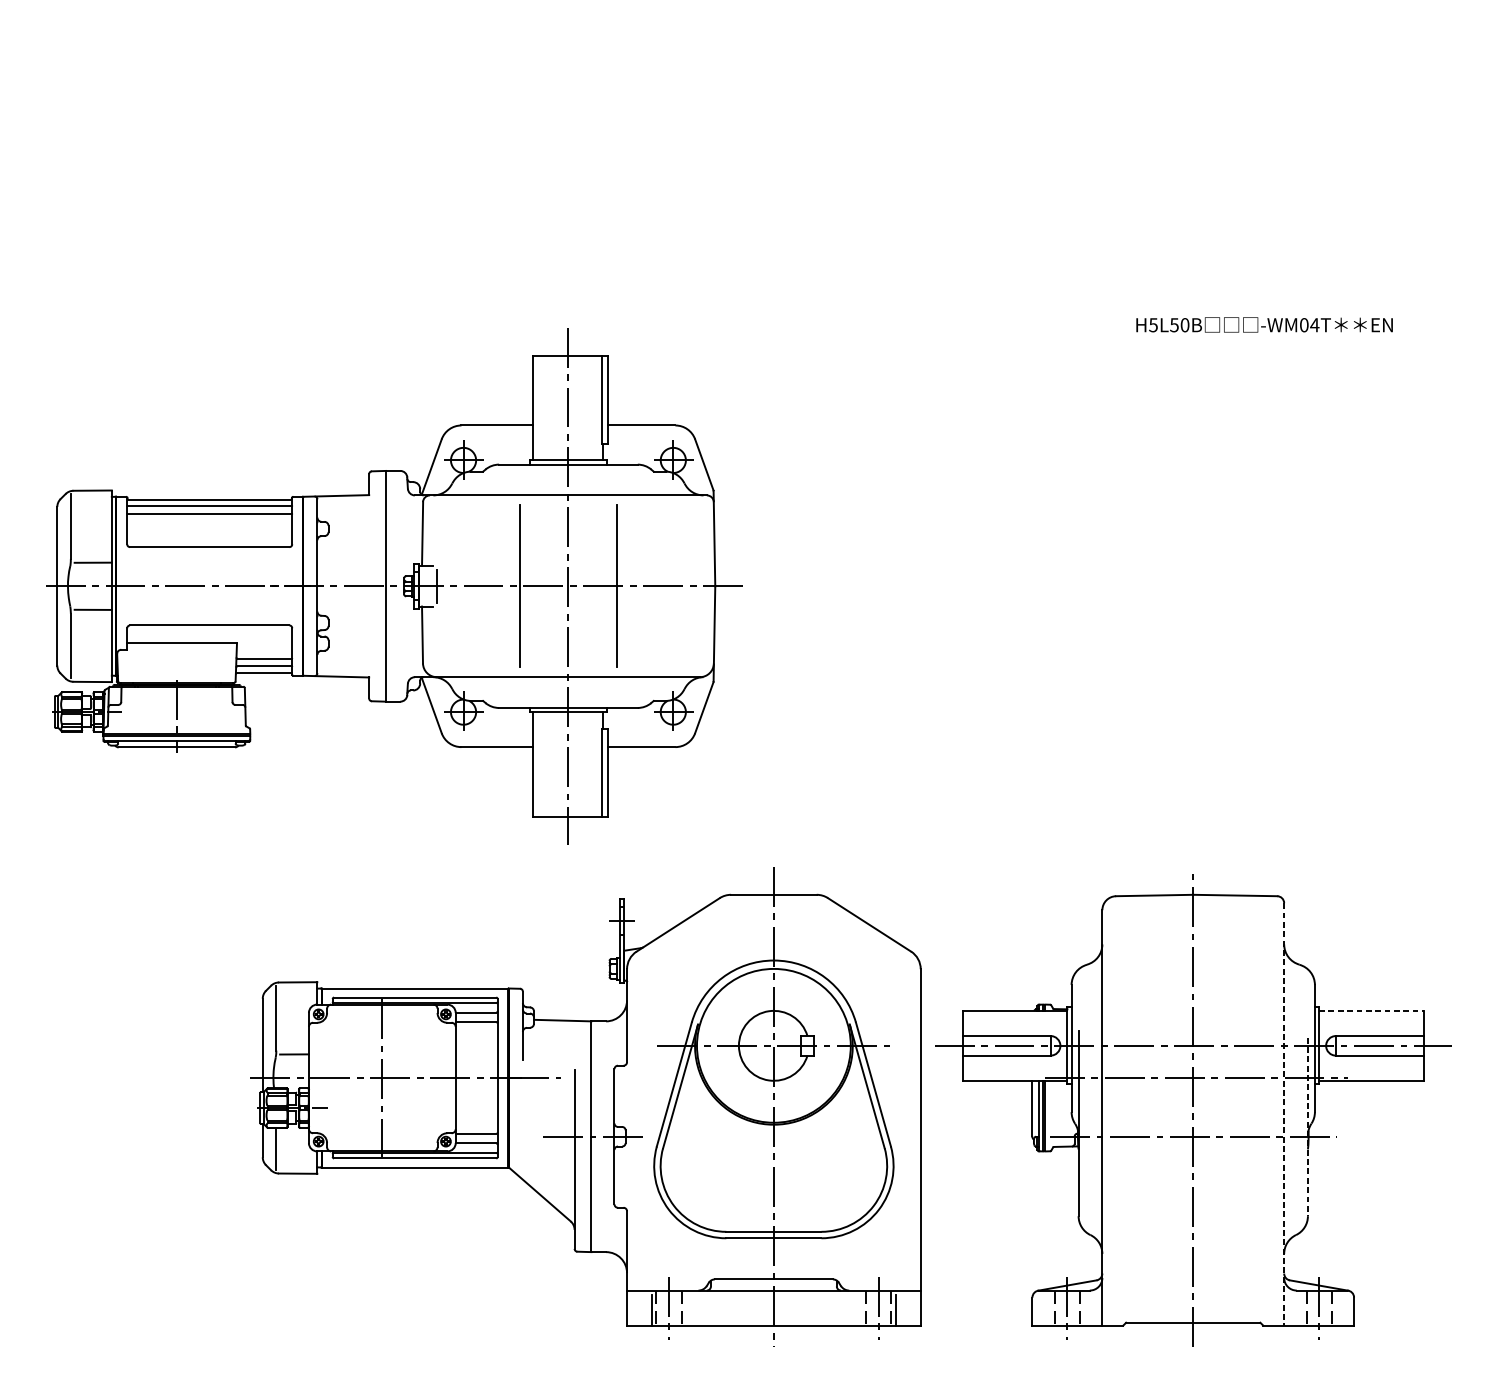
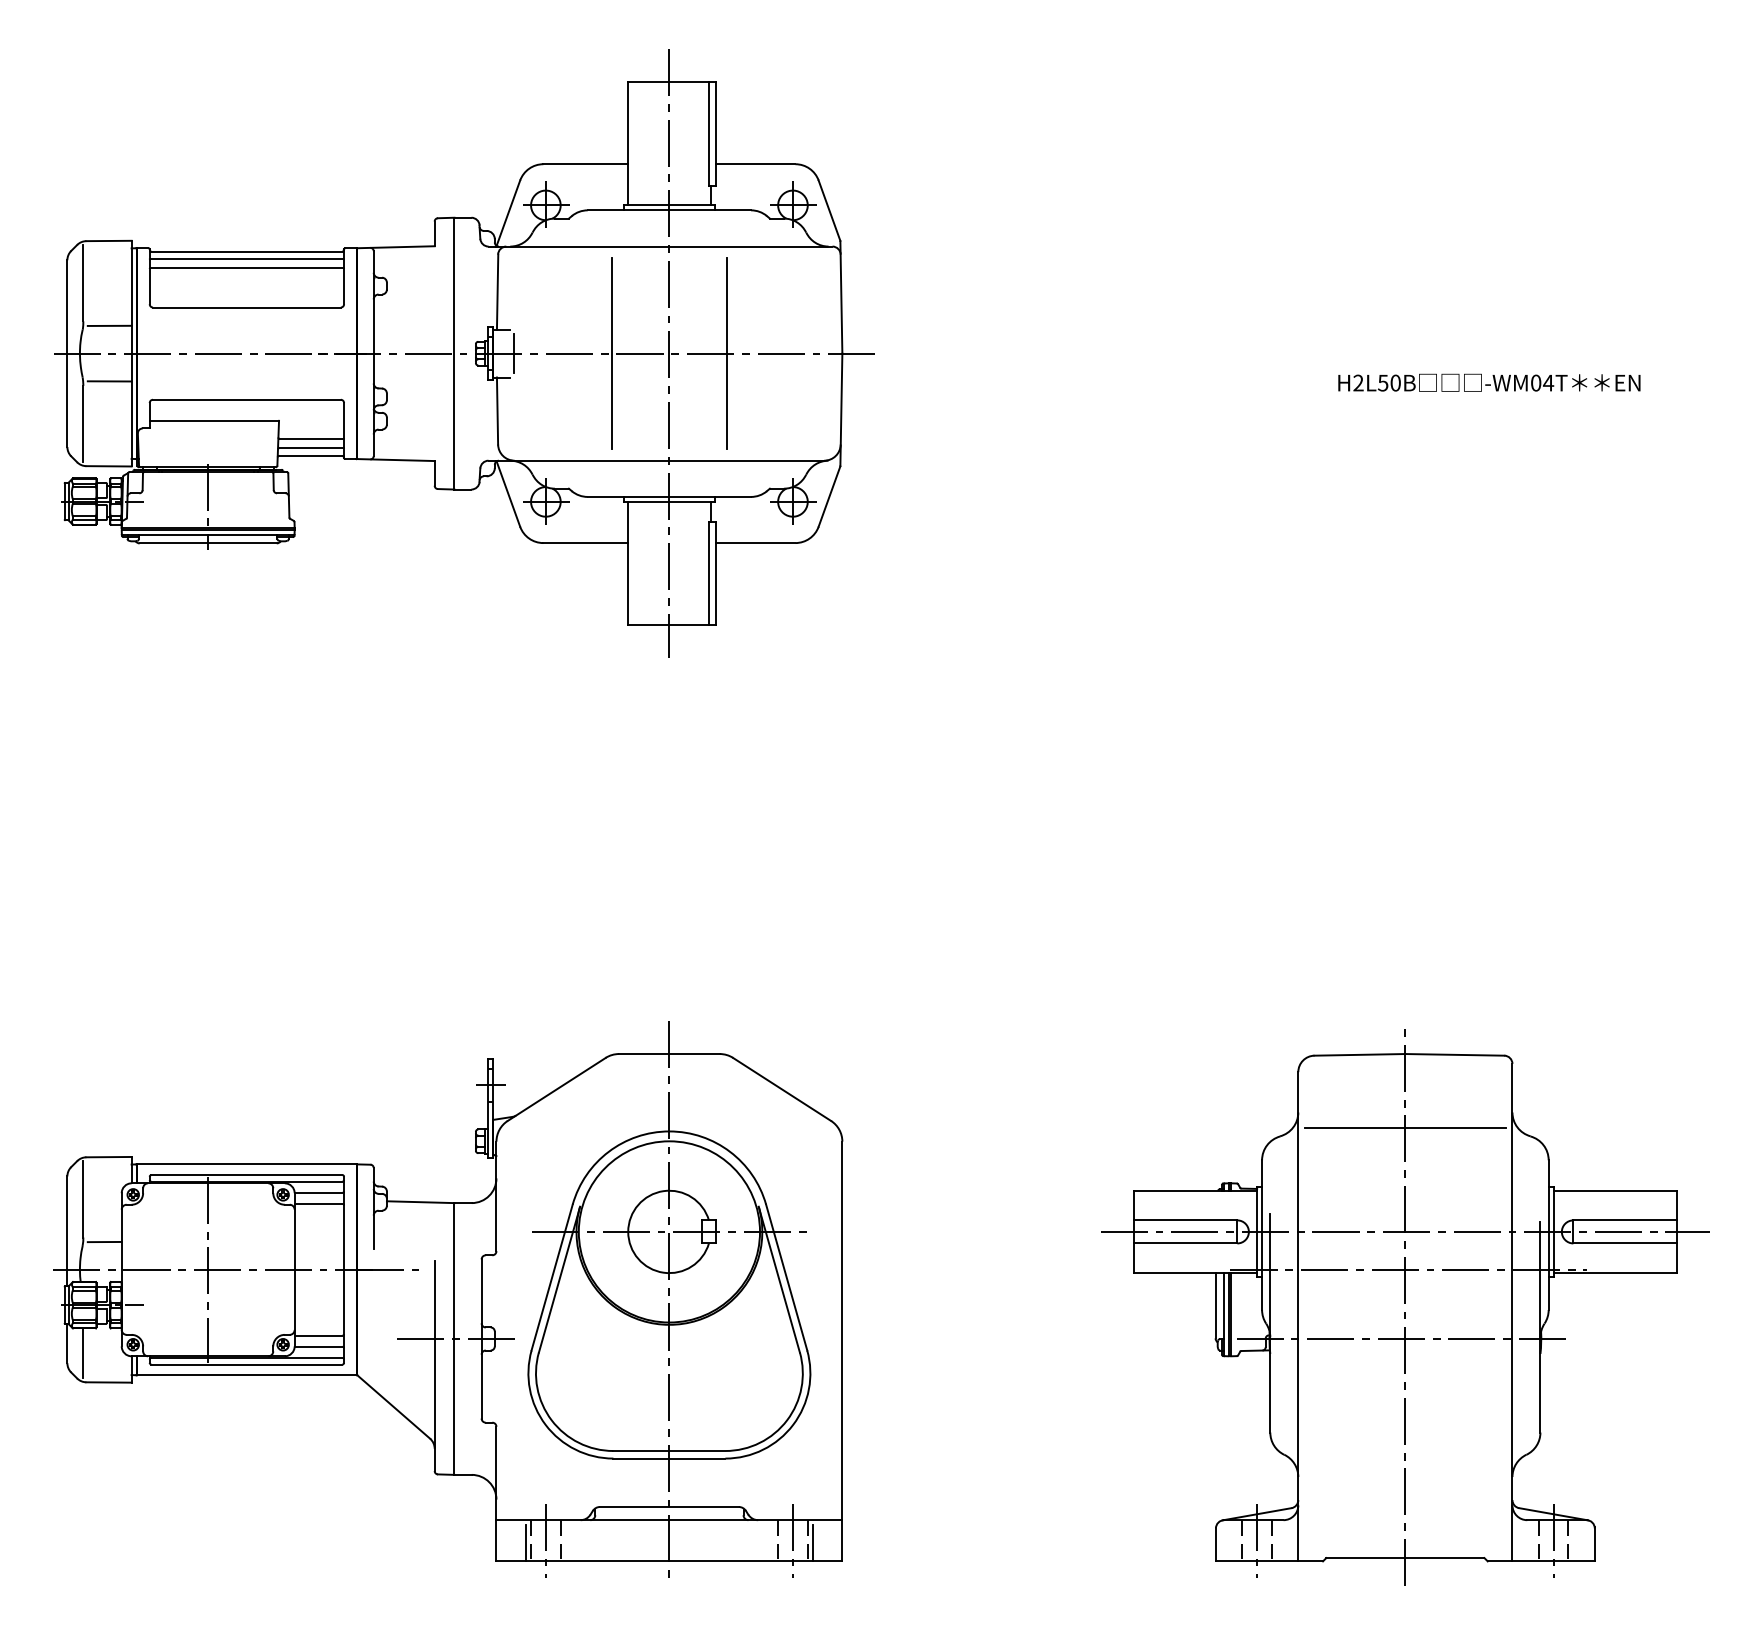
text: (1153, 324) -> (1358, 382), H5L50B -> H2L50B
part: (394, 586) -> (464, 353), moved
line: (1193, 958) -> (1405, 1128), added
line: (1371, 1010) -> (1615, 1190), dashed -> solid
part: (586, 1103) -> (448, 1299), moved
line: (1284, 1114) -> (1512, 1312), dashed -> solid
line: (1307, 1126) -> (1540, 1327), dashed -> solid

